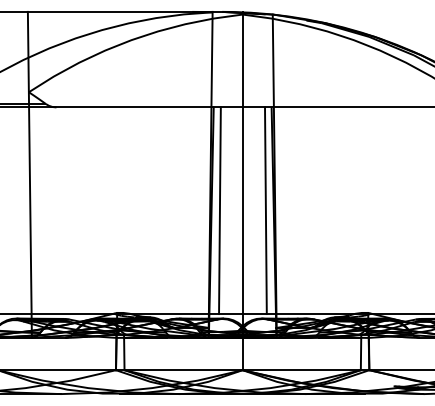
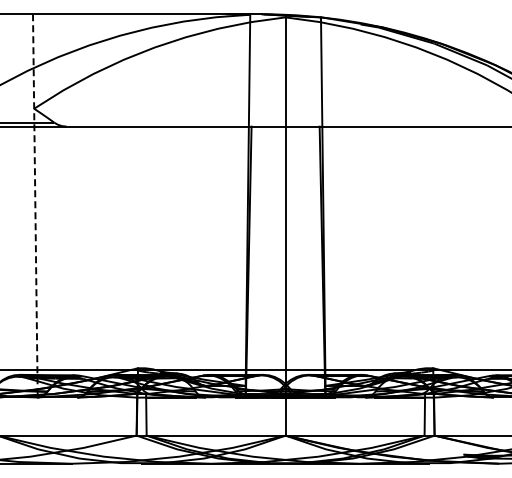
line: (30, 174) -> (35, 205), solid -> dashed
line: (219, 210) -> (258, 247), removed
line: (265, 210) -> (312, 247), removed

